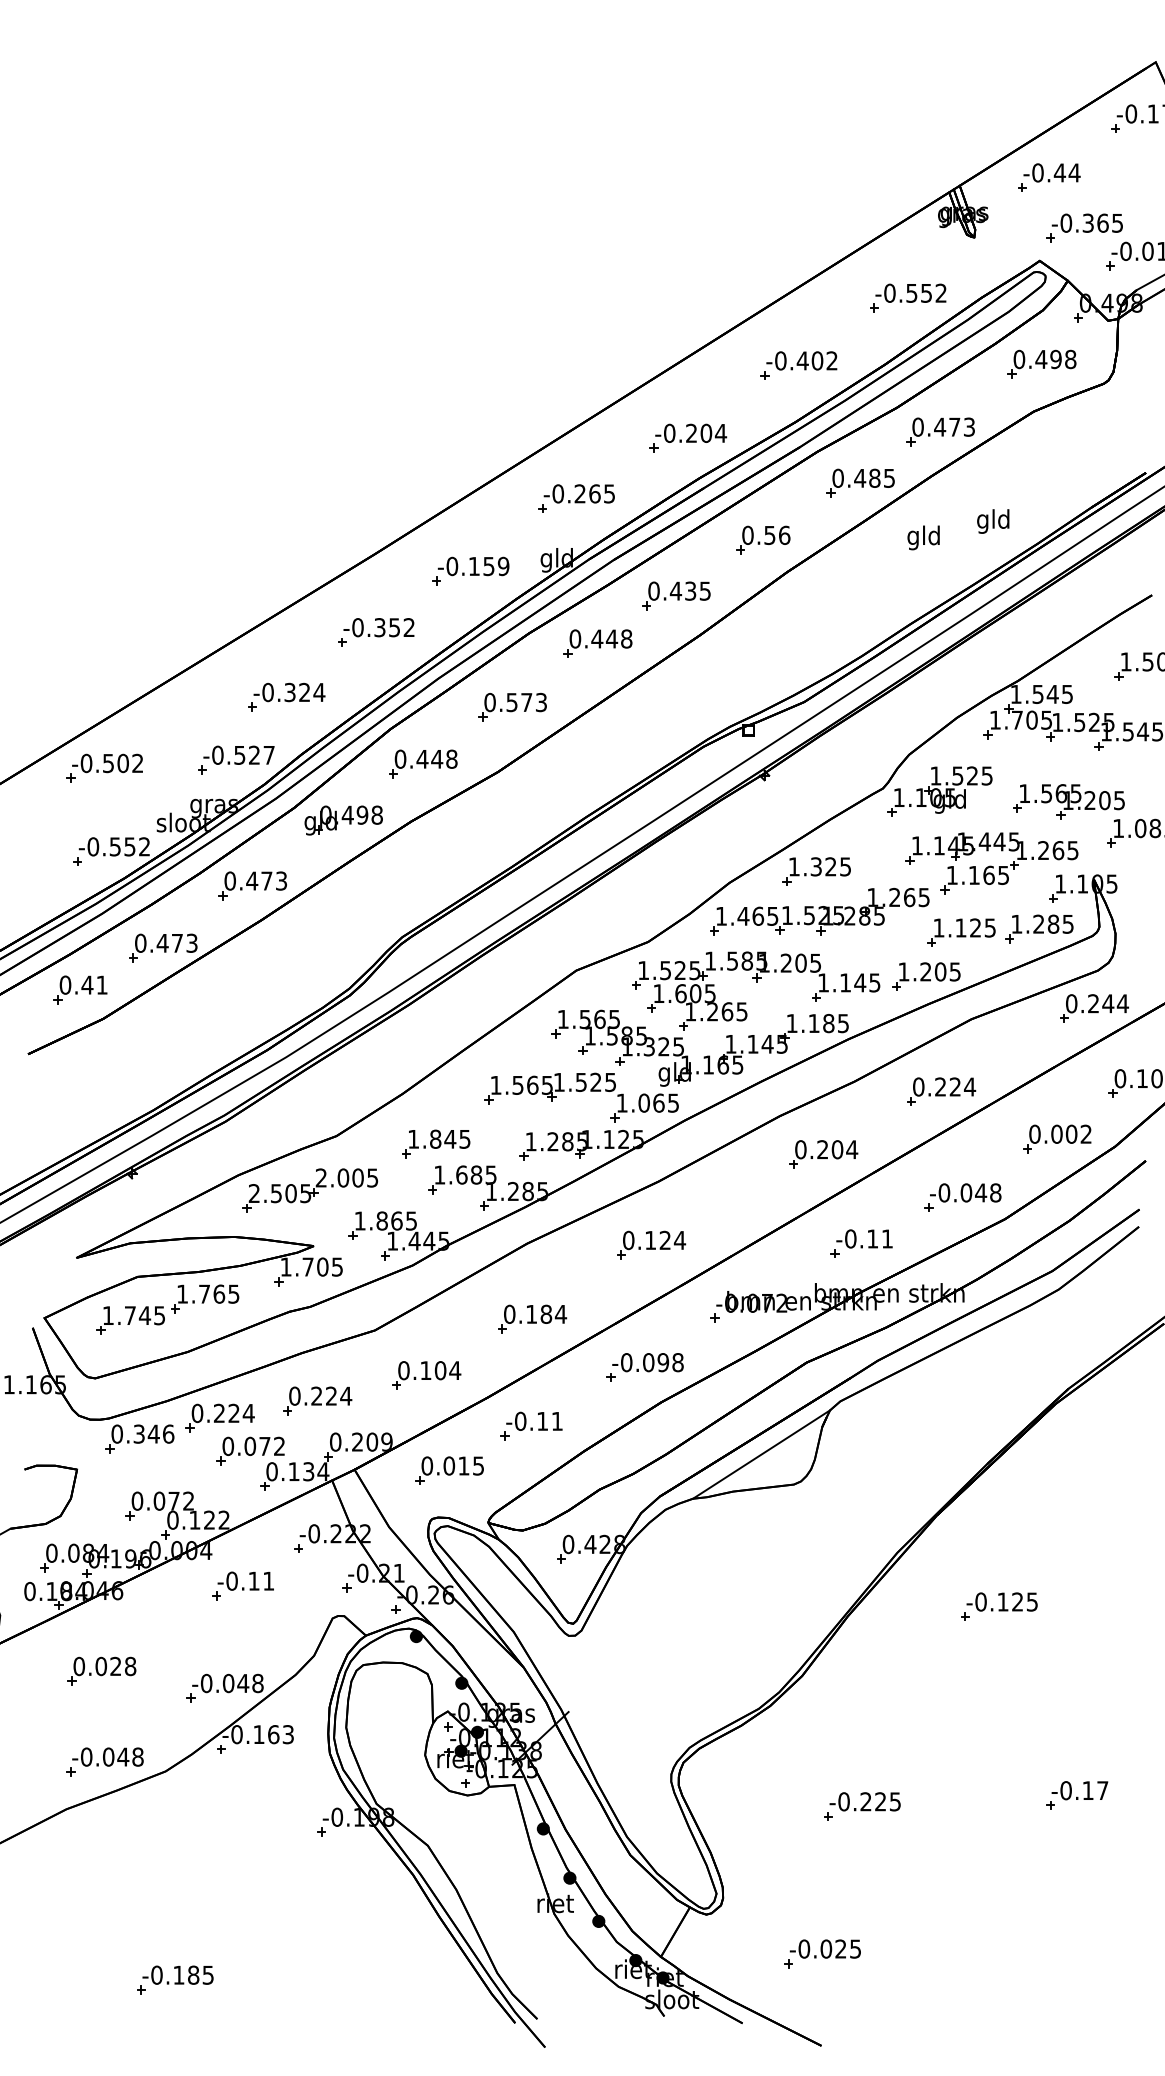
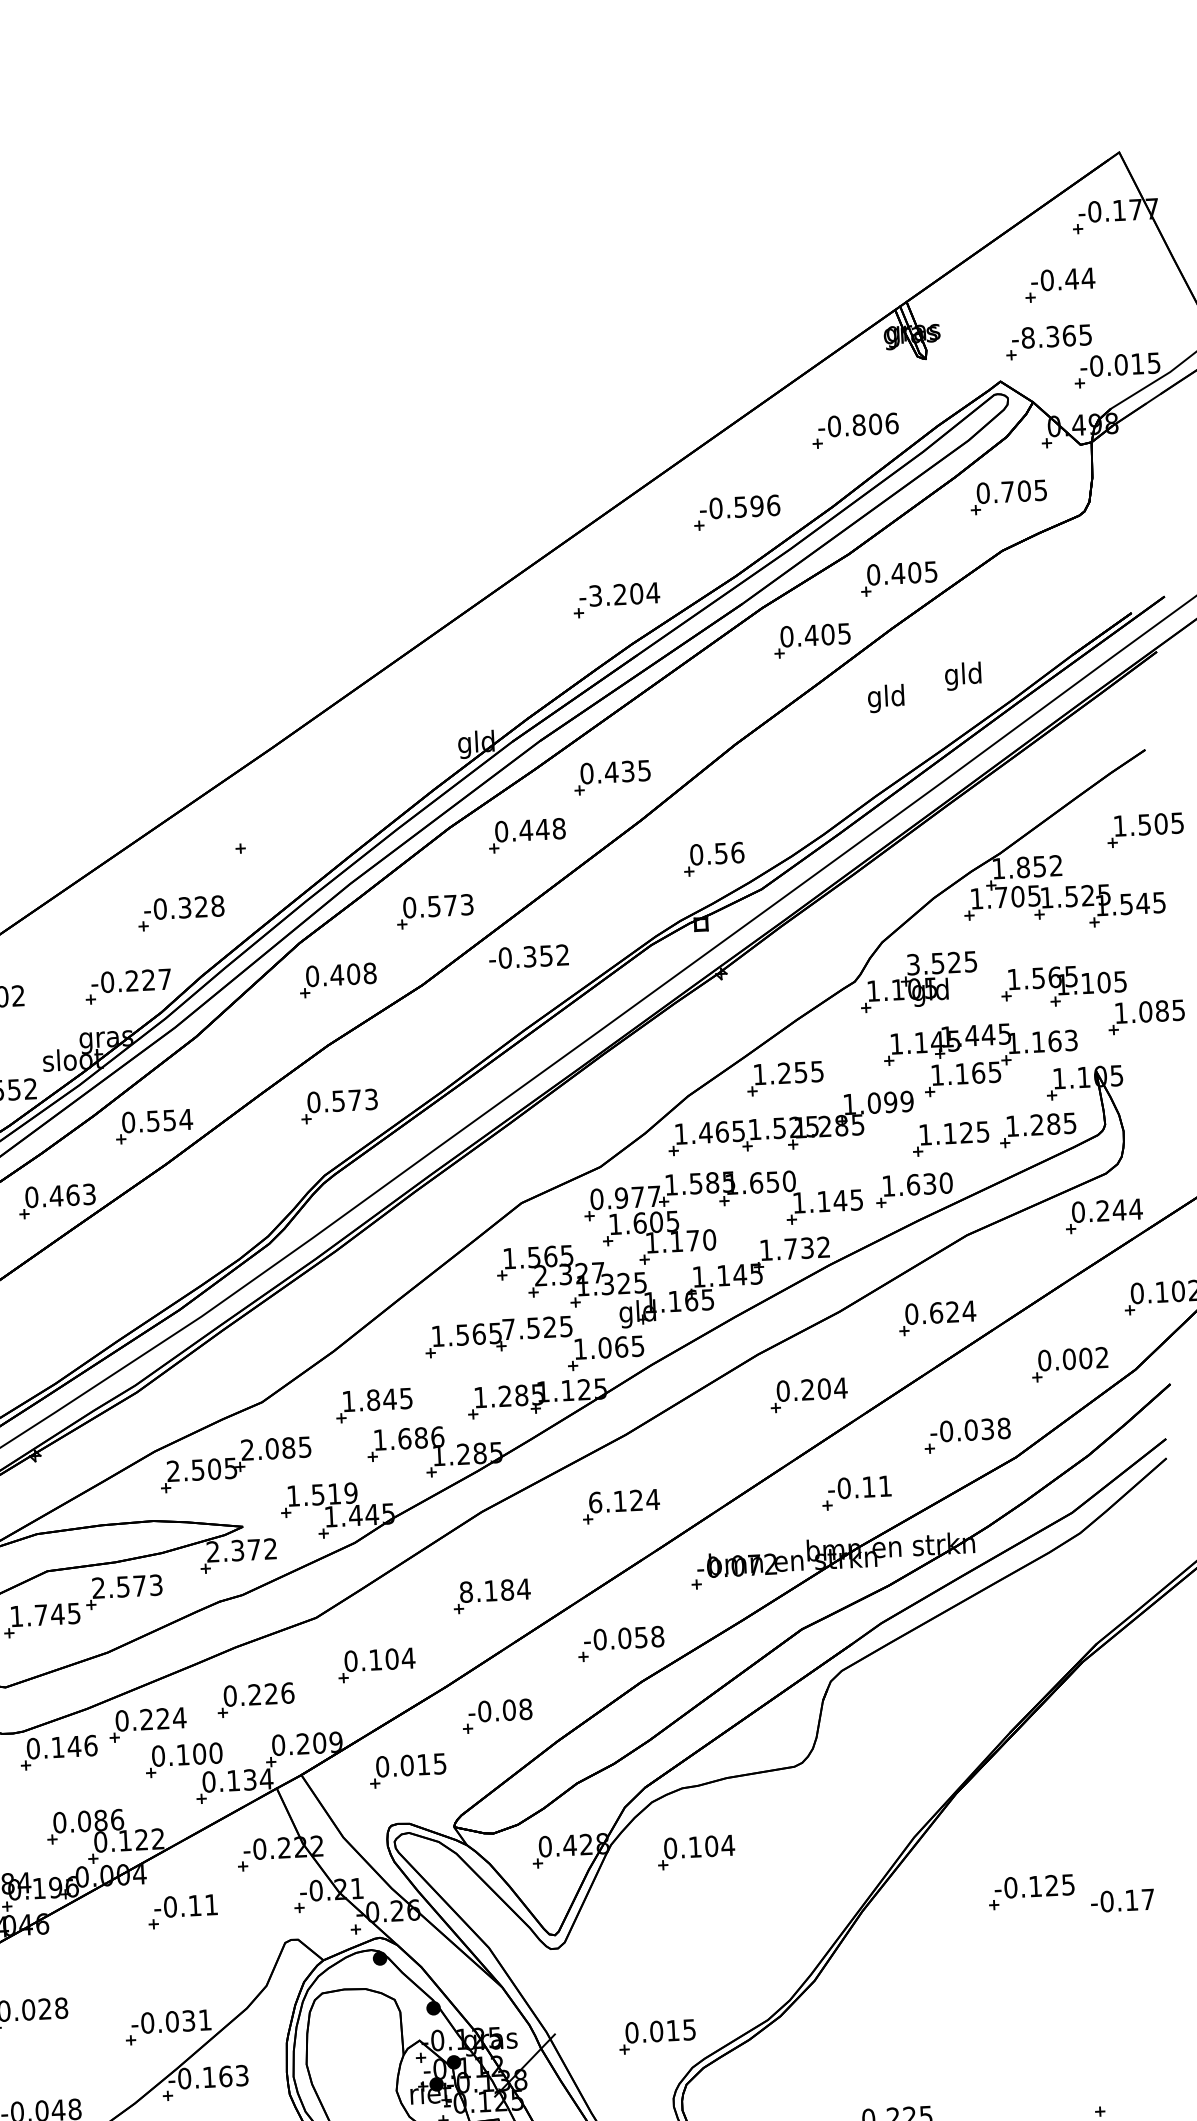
part: (1049, 177) -> (1060, 284), moved
text: (1066, 223) -> (1028, 338), -0.365 -> -8.365
text: (926, 292) -> (875, 423), -0.552 -> -0.806
text: (1055, 359) -> (1023, 491), 0.498 -> 0.705
text: (817, 360) -> (757, 505), -0.402 -> -0.596
text: (961, 426) -> (922, 571), 0.473 -> 0.405
text: (669, 433) -> (595, 596), -0.204 -> -3.204
text: (874, 478) -> (827, 634), 0.485 -> 0.405
part: (576, 498) -> (494, 674), removed
part: (763, 539) -> (714, 858), moved
part: (470, 570) -> (380, 760), removed
text: (378, 627) -> (528, 956), moved
text: (319, 692) -> (217, 906), -0.324 -> -0.328
text: (1052, 693) -> (1039, 865), 1.545 -> 1.852
text: (239, 754) -> (131, 980), -0.527 -> -0.227
text: (437, 758) -> (353, 973), 0.448 -> 0.408
text: (935, 775) -> (912, 964), 1.525 -> 3.525
text: (1089, 799) -> (1086, 982), 1.205 -> 1.105
part: (343, 820) -> (252, 1048), removed
text: (1058, 850) -> (1054, 1041), 1.265 -> 1.163
text: (823, 866) -> (792, 1072), 1.325 -> 1.255
part: (418, 875) -> (339, 1105), added
text: (266, 880) -> (169, 1119), 0.473 -> 0.554
text: (909, 897) -> (890, 1102), 1.265 -> 1.099
text: (177, 942) -> (72, 1194), 0.473 -> 0.463
text: (800, 962) -> (772, 1181), 1.205 -> 1.650
text: (669, 970) -> (625, 1197), 1.525 -> 0.977
text: (940, 971) -> (929, 1183), 1.205 -> 1.630
text: (727, 1011) -> (693, 1240), 1.265 -> 1.170
text: (828, 1023) -> (807, 1248), 1.185 -> 1.732
text: (615, 1035) -> (569, 1273), 1.585 -> 2.327
text: (559, 1082) -> (508, 1329), 1.525 -> 7.525
text: (940, 1086) -> (936, 1312), 0.224 -> 0.624
text: (491, 1174) -> (438, 1436), 1.685 -> 1.686
text: (357, 1177) -> (288, 1447), 2.005 -> 2.085
text: (981, 1192) -> (988, 1428), -0.048 -> -0.038
text: (396, 1220) -> (334, 1493), 1.865 -> 1.519
text: (628, 1239) -> (595, 1501), 0.124 -> 6.124
text: (311, 1266) -> (241, 1549), 1.705 -> 2.372
text: (208, 1293) -> (127, 1585), 1.765 -> 2.573
text: (509, 1314) -> (466, 1592), 0.184 -> 8.184
text: (663, 1362) -> (641, 1637), -0.098 -> -0.058
text: (346, 1395) -> (288, 1692), 0.224 -> 0.226
text: (550, 1421) -> (518, 1709), -0.11 -> -0.08
text: (138, 1433) -> (57, 1746), 0.346 -> 0.146
text: (264, 1446) -> (199, 1754), 0.072 -> 0.100
line: (761, 1454) -> (756, 1734), removed
text: (181, 1500) -> (109, 1819), 0.072 -> 0.086
part: (702, 1556) -> (696, 1852), added
text: (250, 1683) -> (196, 2020), -0.048 -> -0.031
part: (659, 1718) -> (657, 2036), added
text: (1079, 1790) -> (1122, 1900), moved

